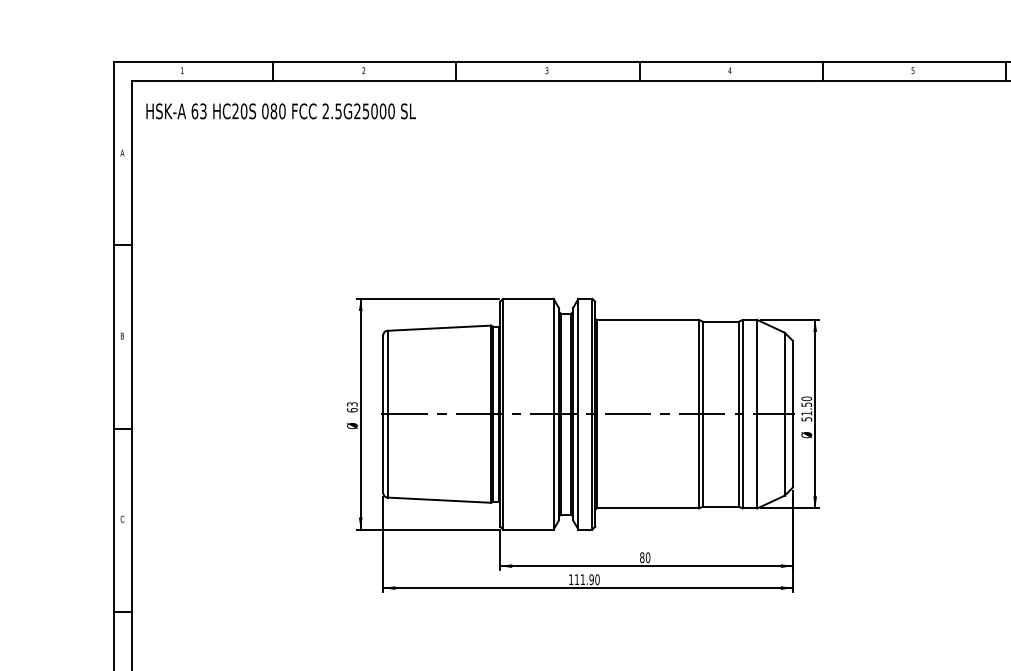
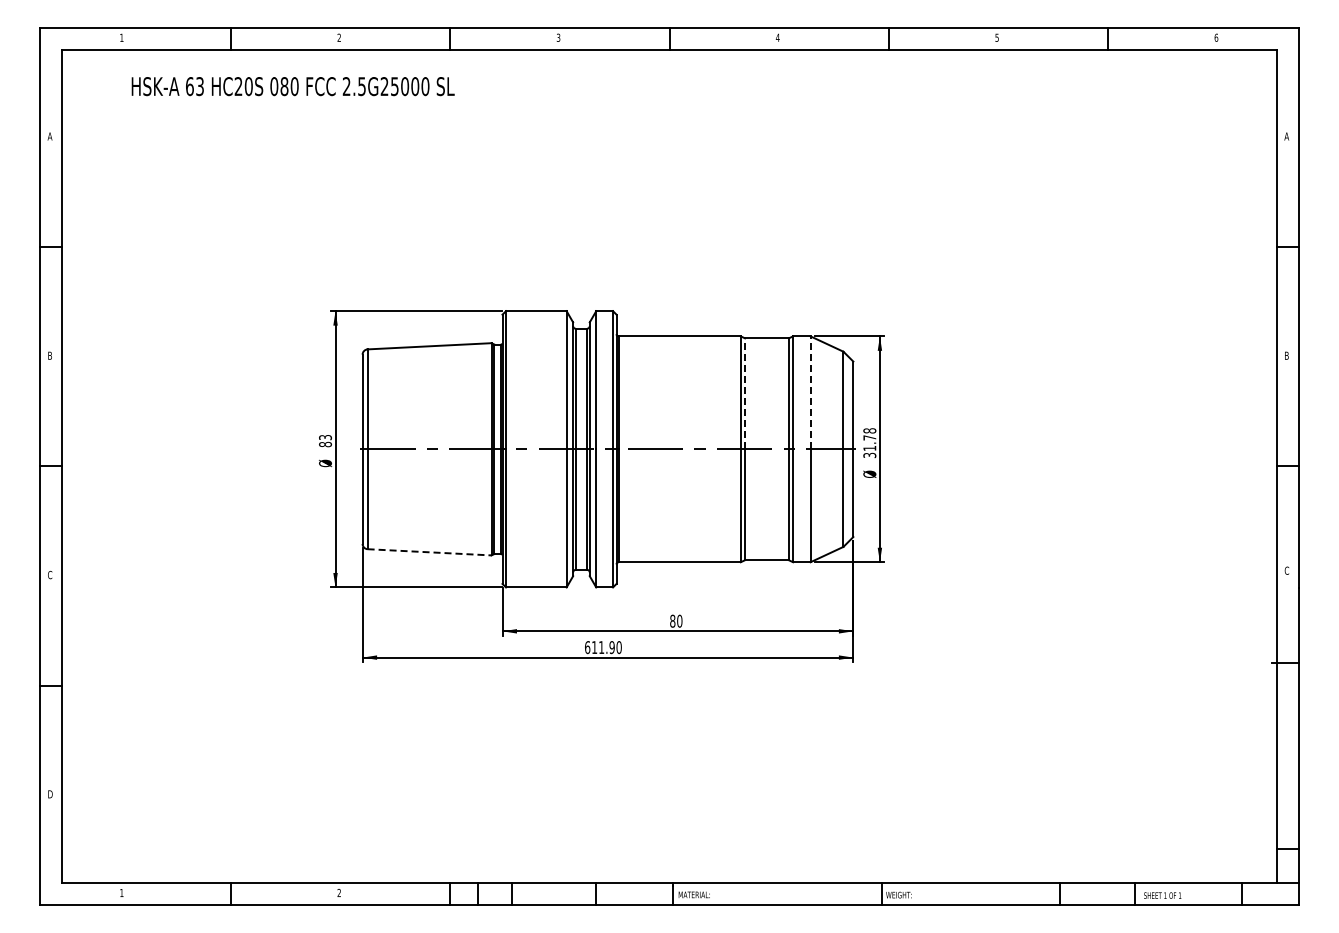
text: (280, 111) -> (292, 86), moved
line: (757, 366) -> (810, 392), solid -> dashed
line: (702, 367) -> (745, 393), solid -> dashed
text: (806, 408) -> (869, 442), 51.50 -> 31.78
text: (352, 410) -> (325, 444), 63 -> 83
line: (440, 500) -> (430, 552), solid -> dashed
text: (571, 579) -> (587, 647), 111.90 -> 611.90

